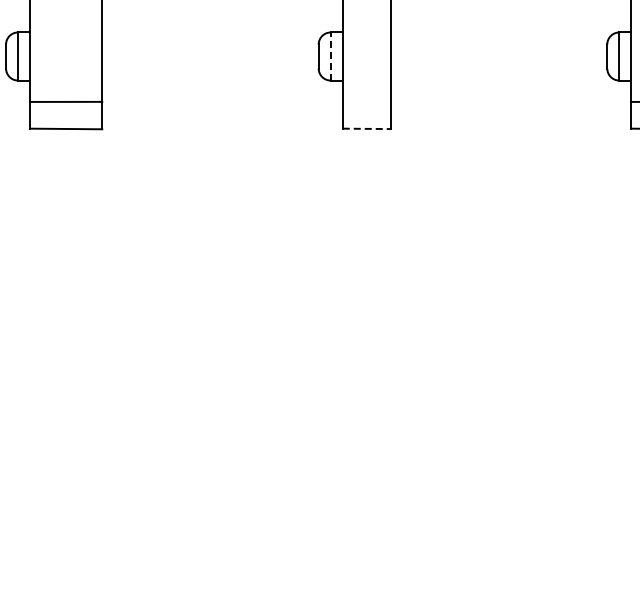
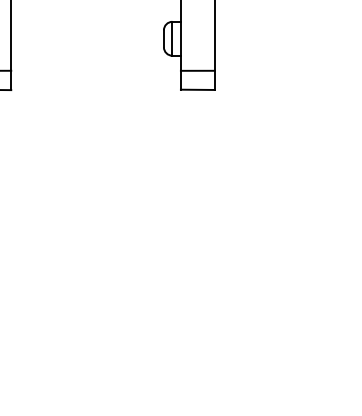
line: (330, 56) -> (172, 38), dashed -> solid
line: (366, 101) -> (197, 70), added
line: (367, 128) -> (198, 89), dashed -> solid

